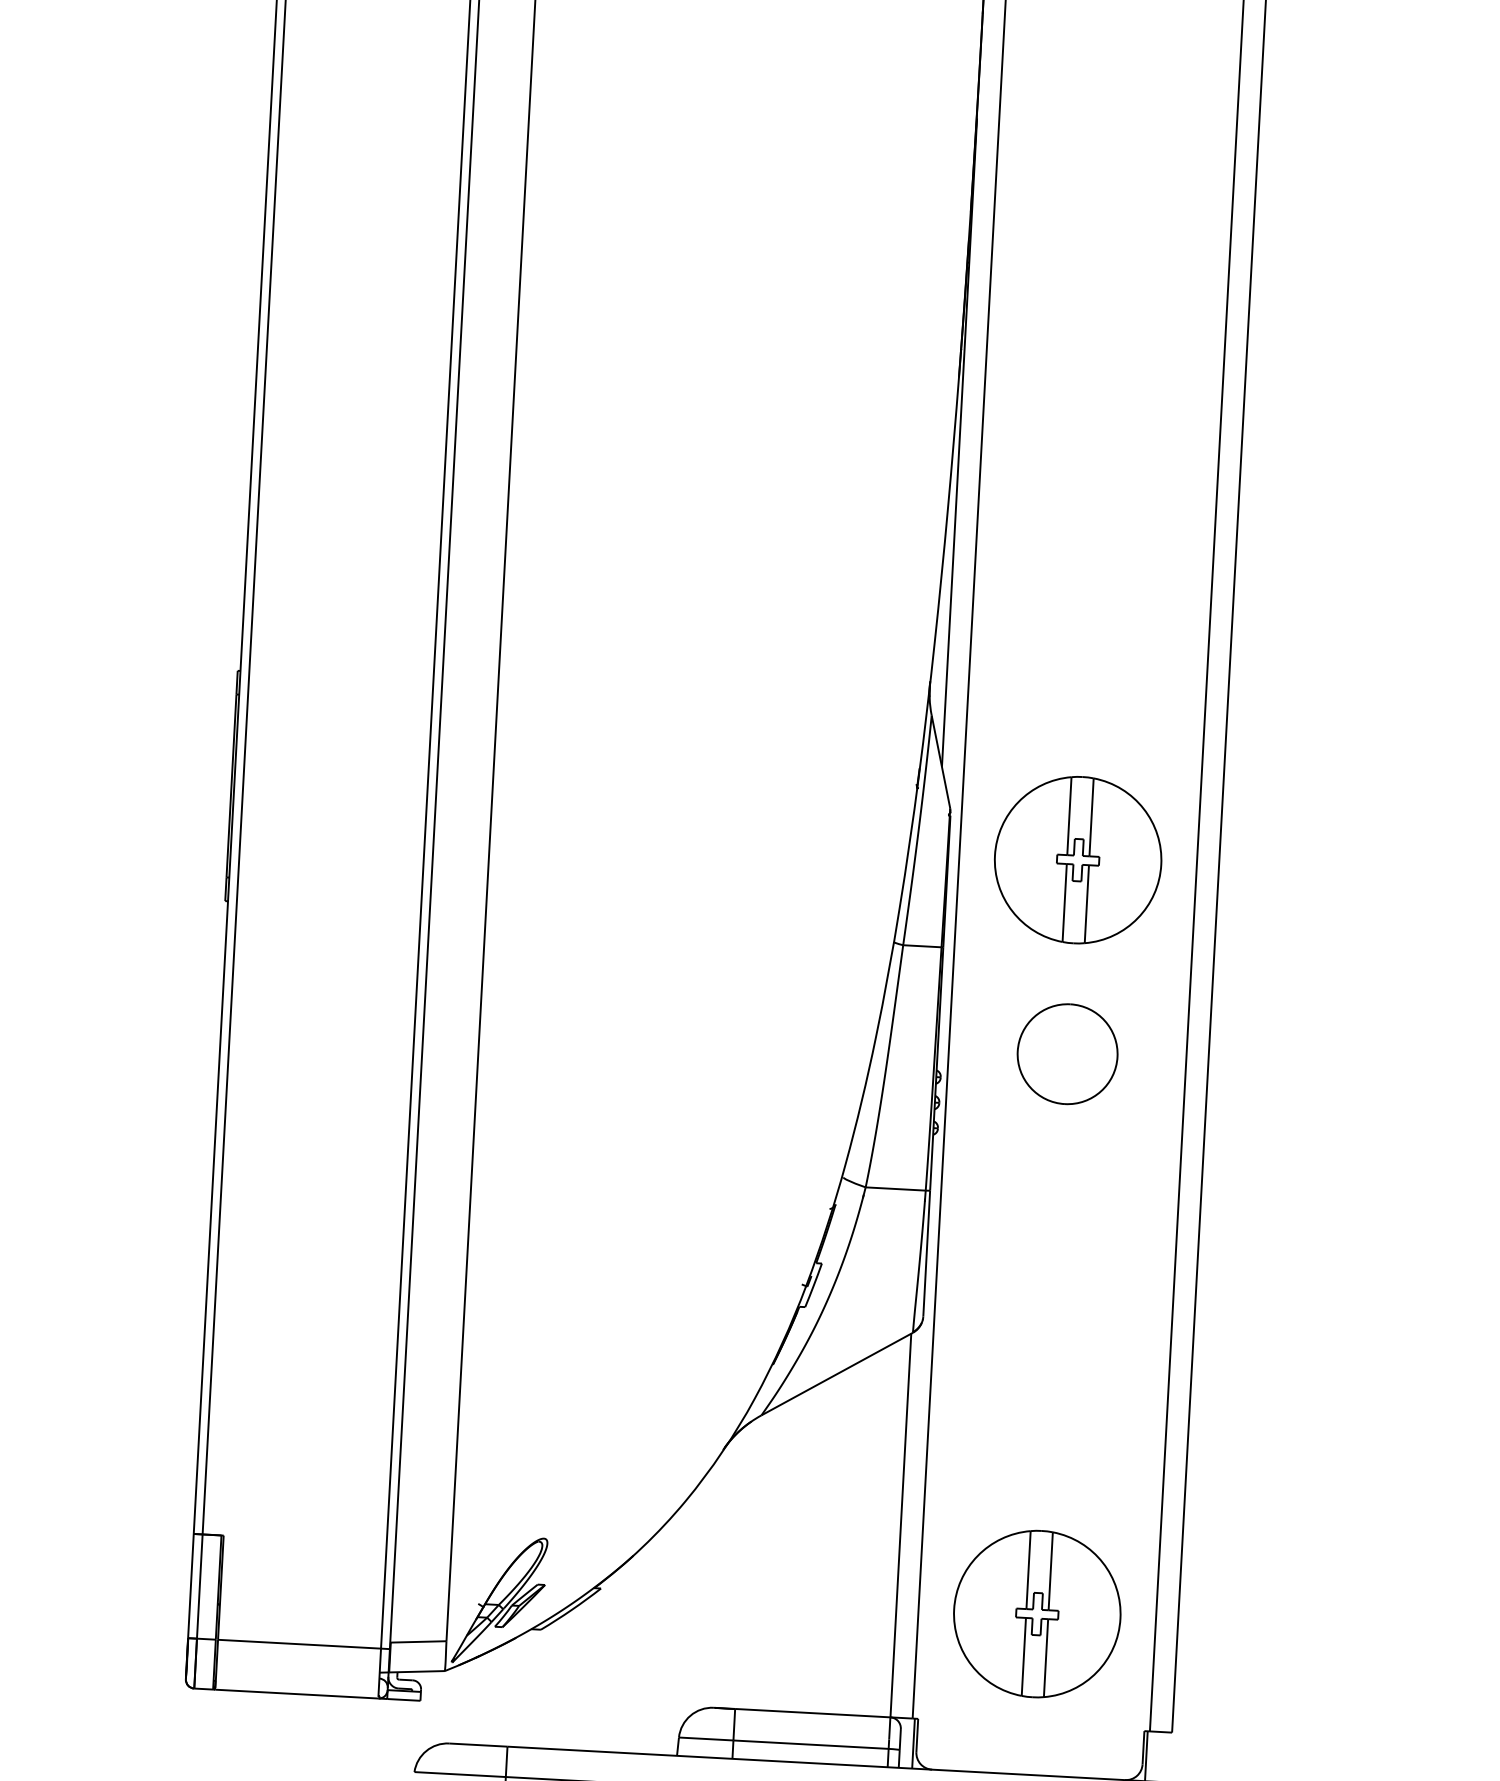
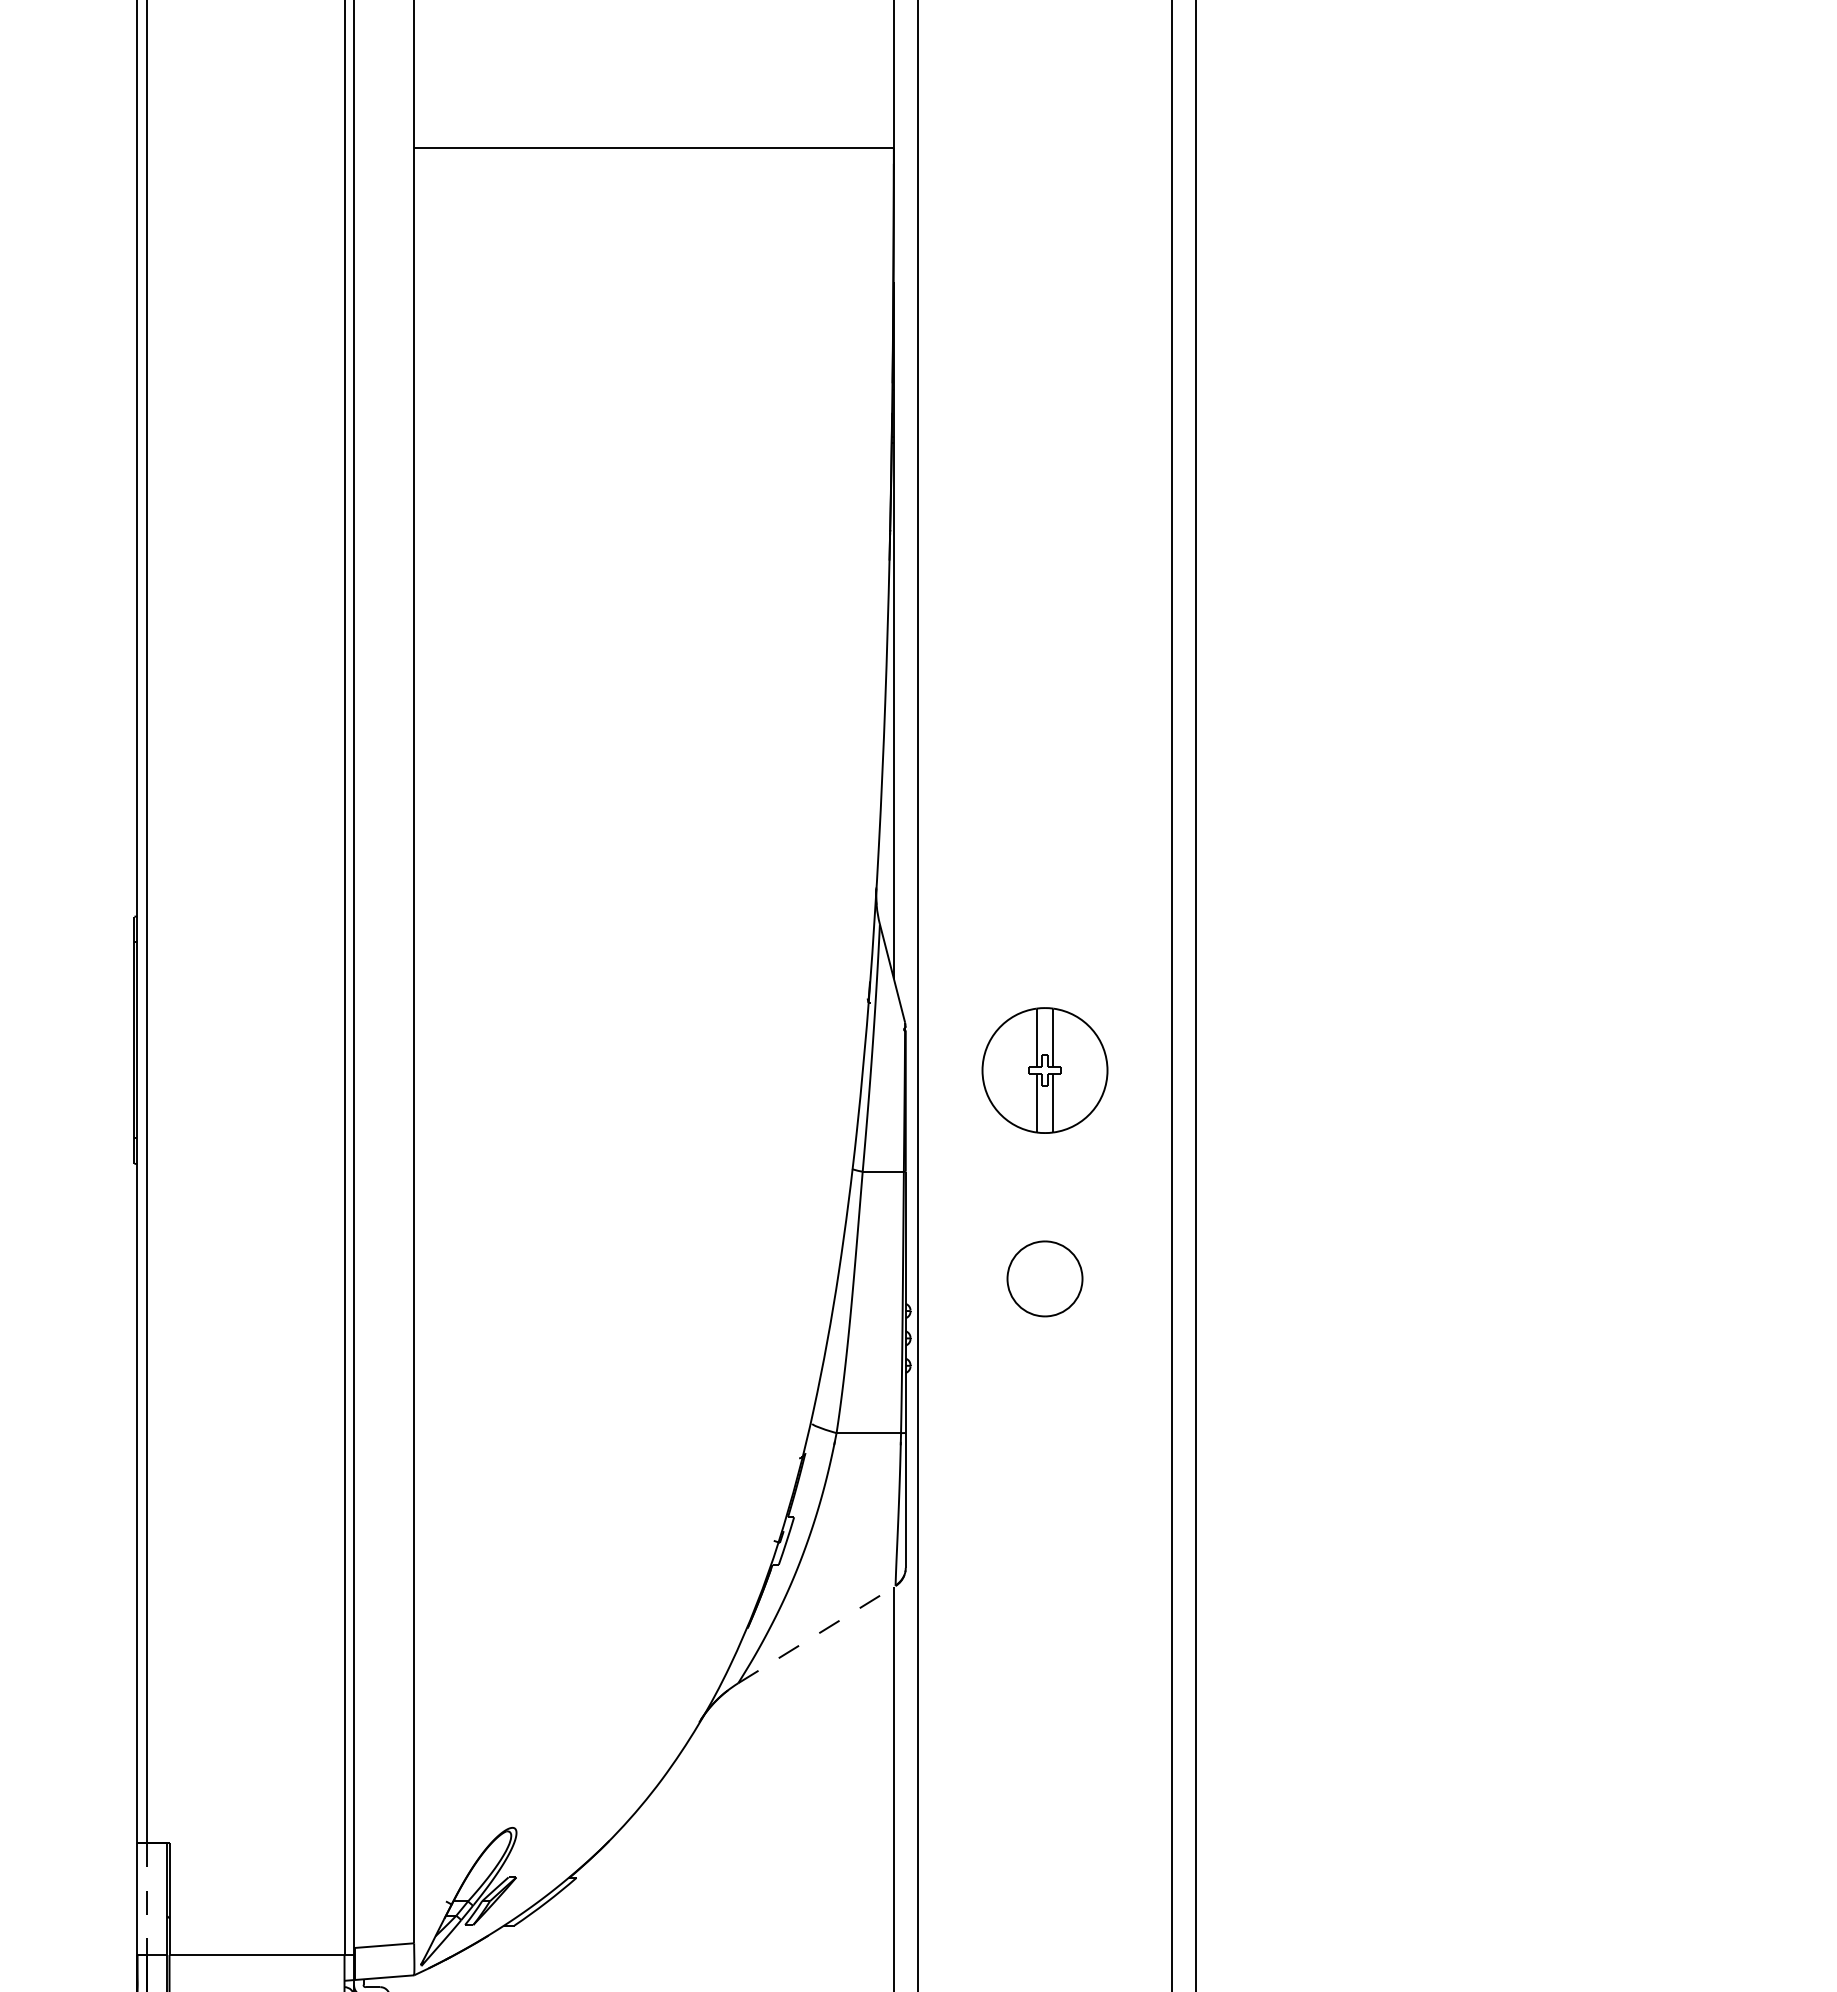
part: (1077, 860) -> (1044, 1070), size x0.7
part: (1067, 1053) -> (1044, 1278), size x0.7
line: (837, 1373) -> (817, 1634), solid -> dashed
line: (199, 1586) -> (146, 1899), solid -> dashed
part: (1036, 1613) -> (1044, 1879), removed

